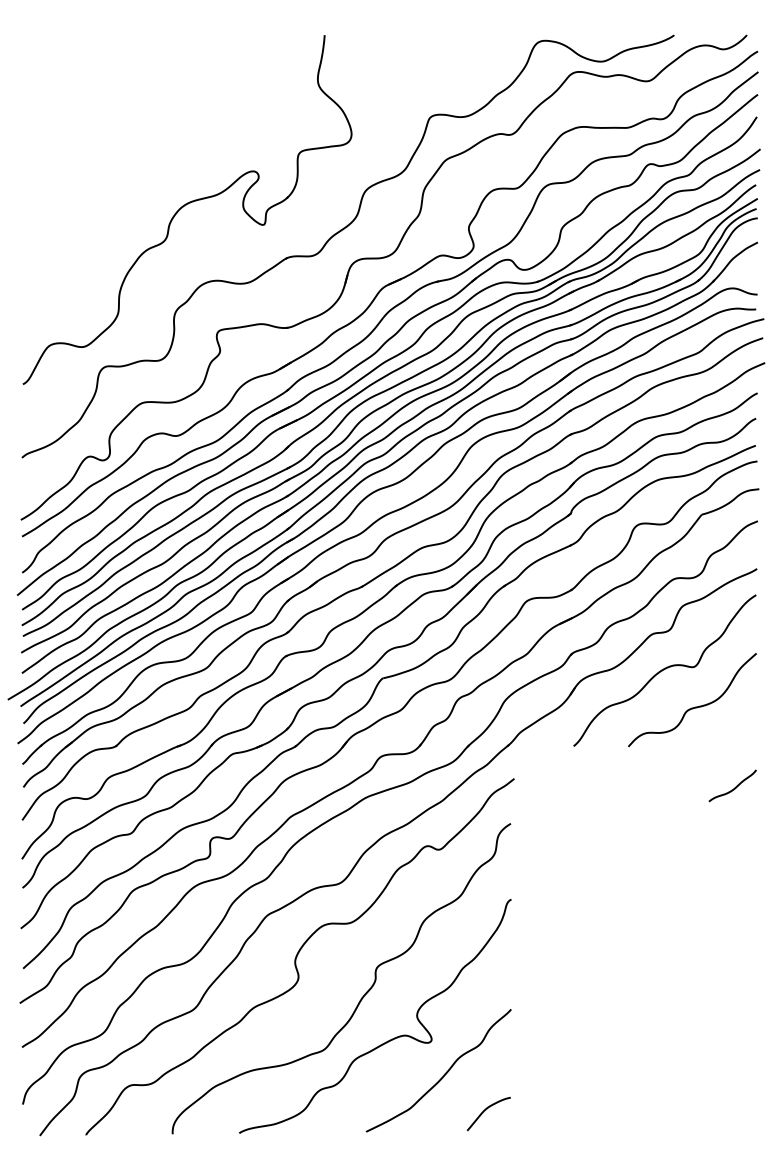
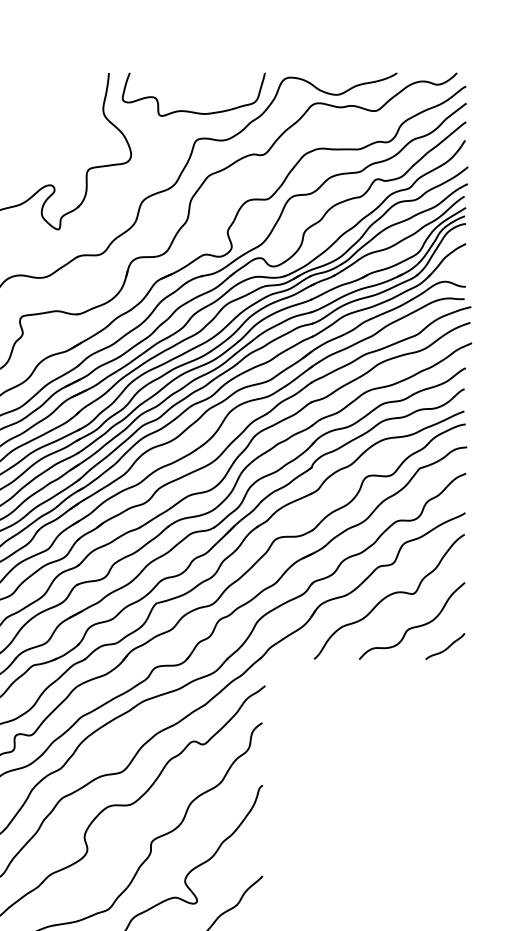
curve: (425, 81) -> (192, 111), added
curve: (734, 787) -> (446, 647), moved

